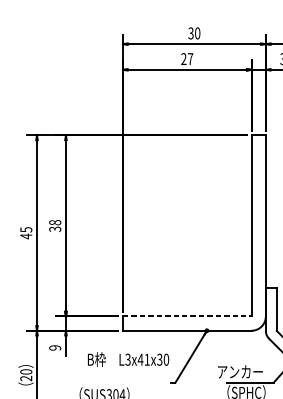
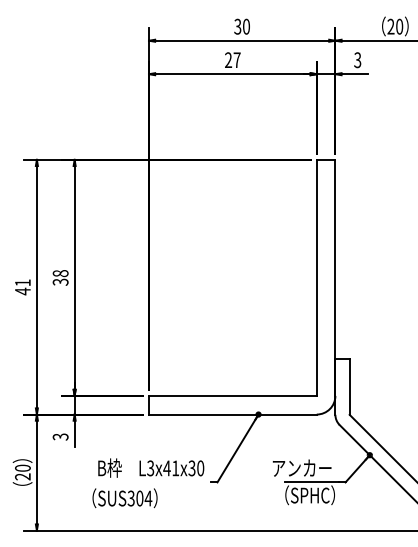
text: (25, 229) -> (22, 282), 45 -> 41
line: (186, 316) -> (232, 395), dashed -> solid
text: (55, 347) -> (60, 436), 9 -> 3
text: (128, 359) -> (151, 467), moved

